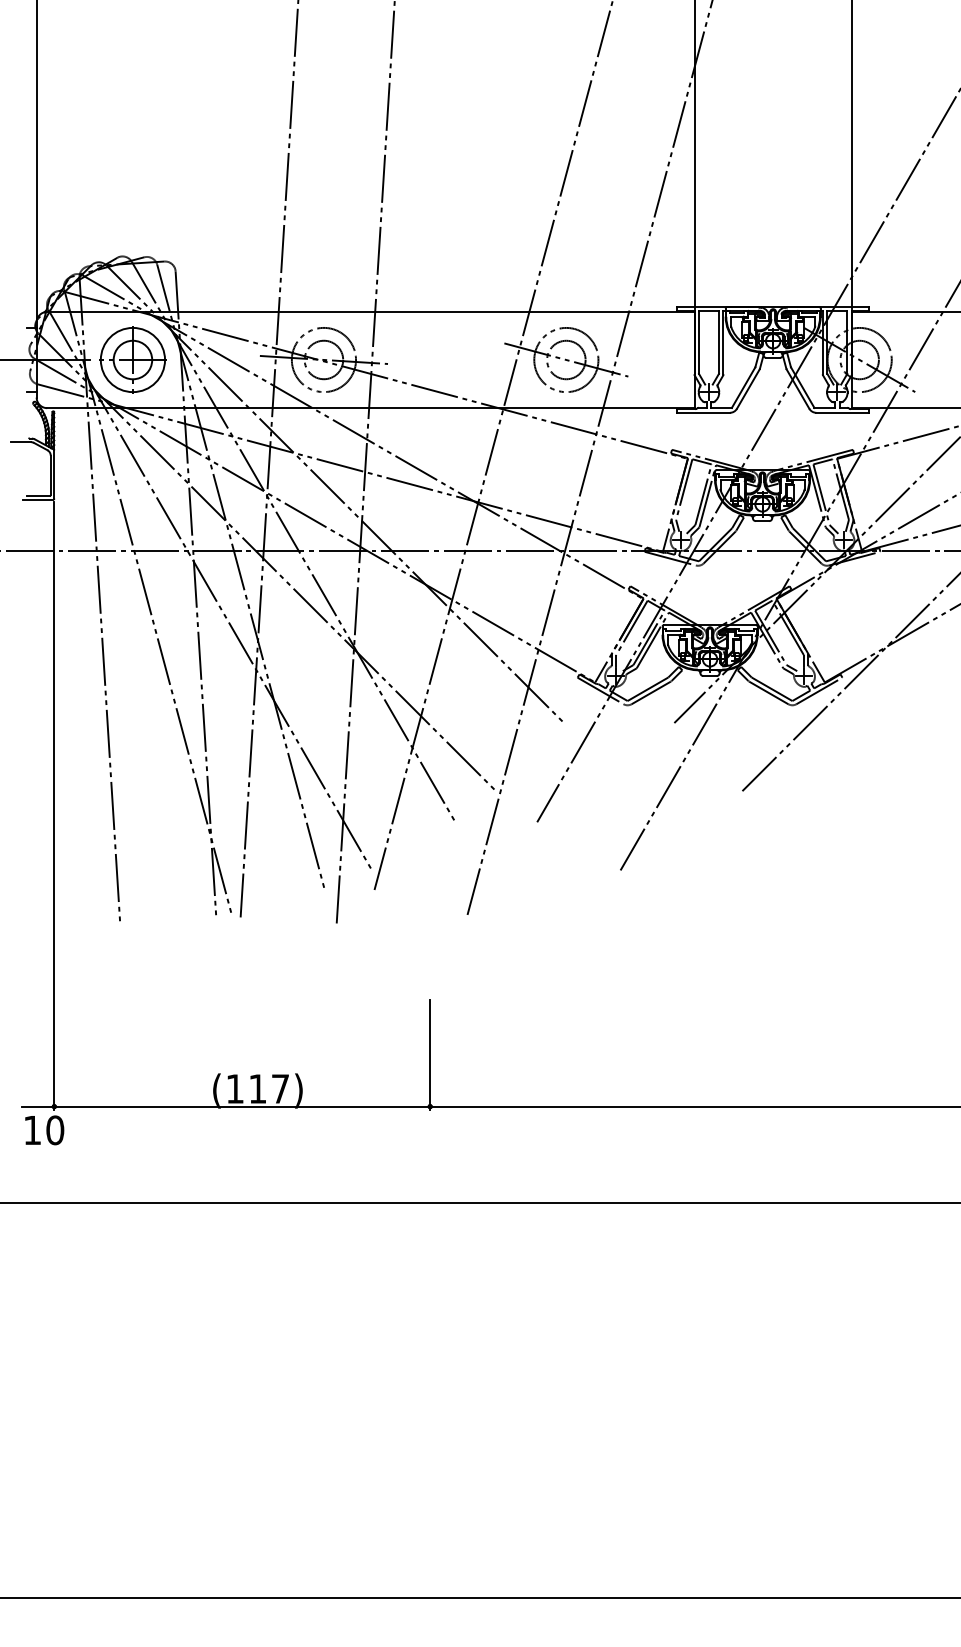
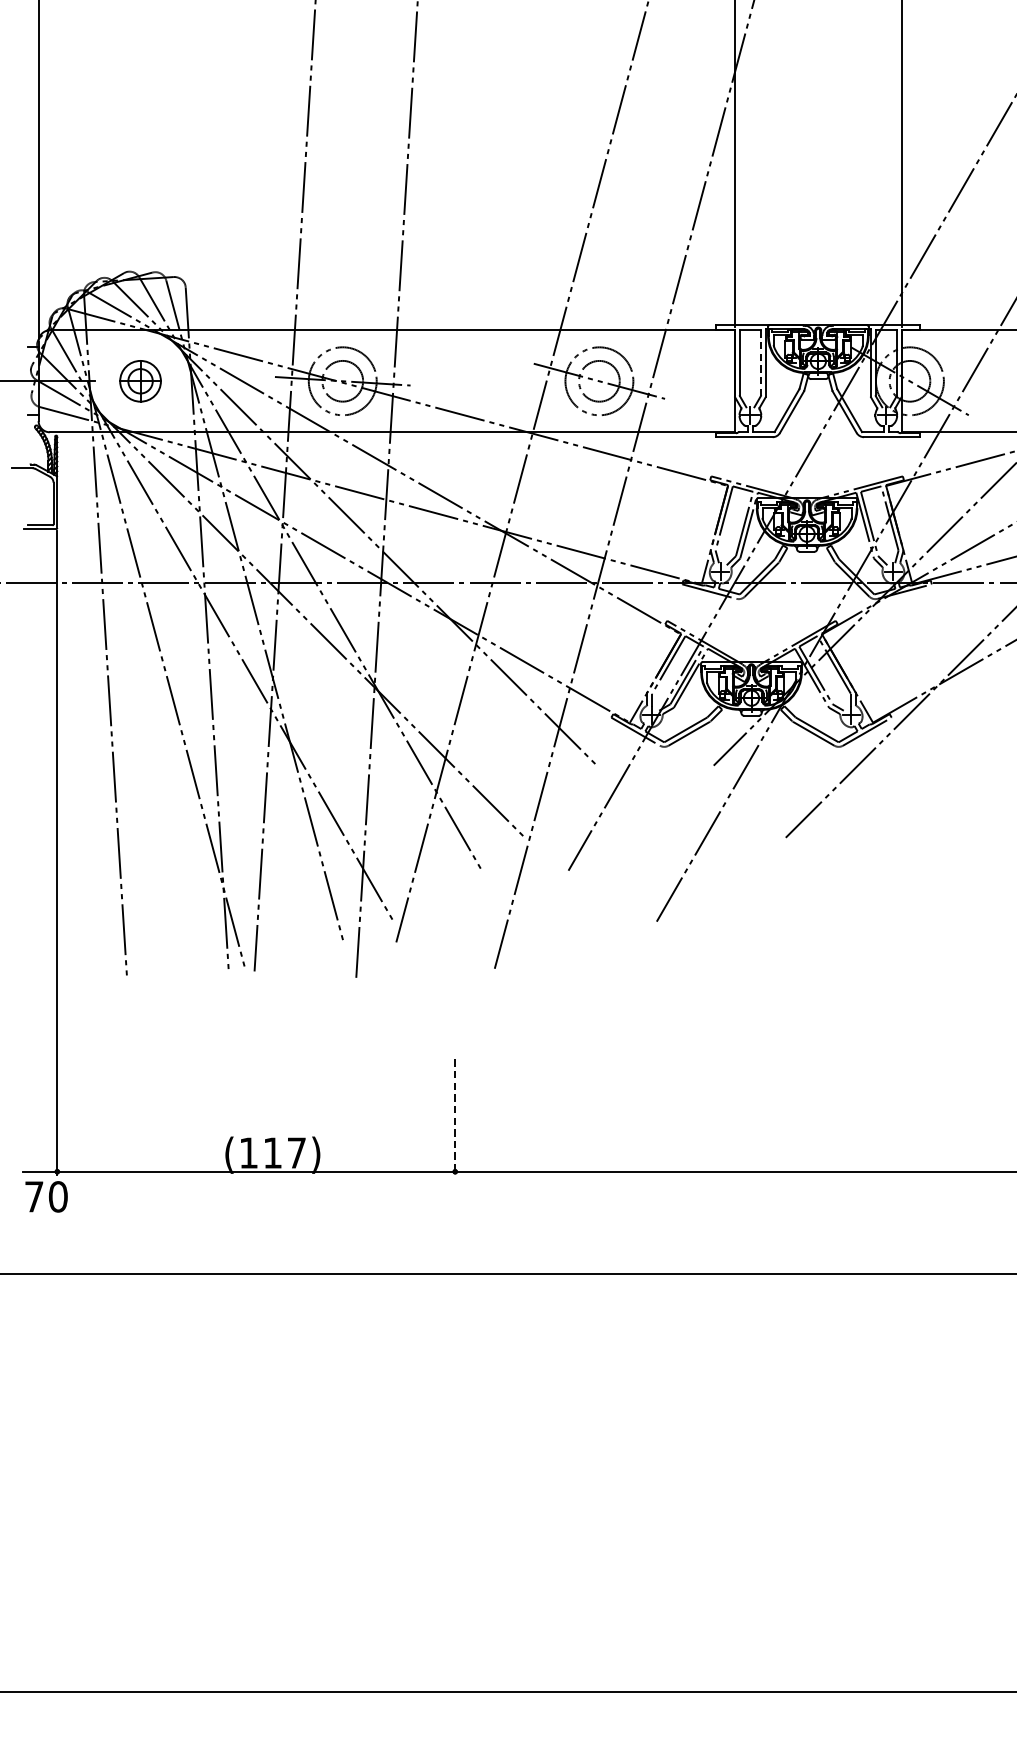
line: (718, 342) -> (760, 362), solid -> dashed
part: (132, 359) -> (140, 380), size x0.6
line: (430, 1055) -> (455, 1117), solid -> dashed
text: (32, 1130) -> (34, 1197), 10 -> 70

